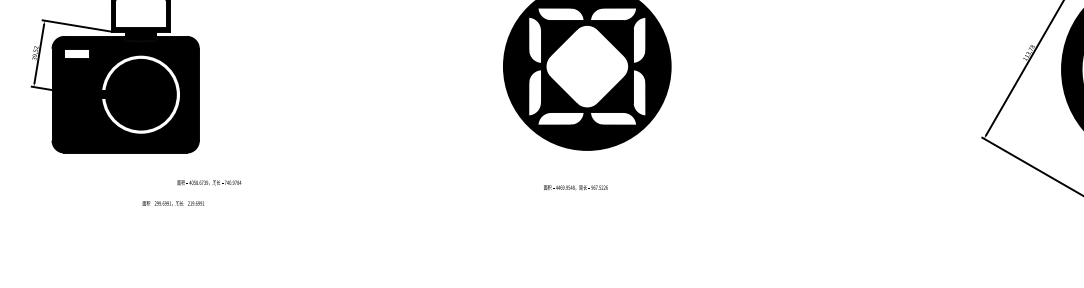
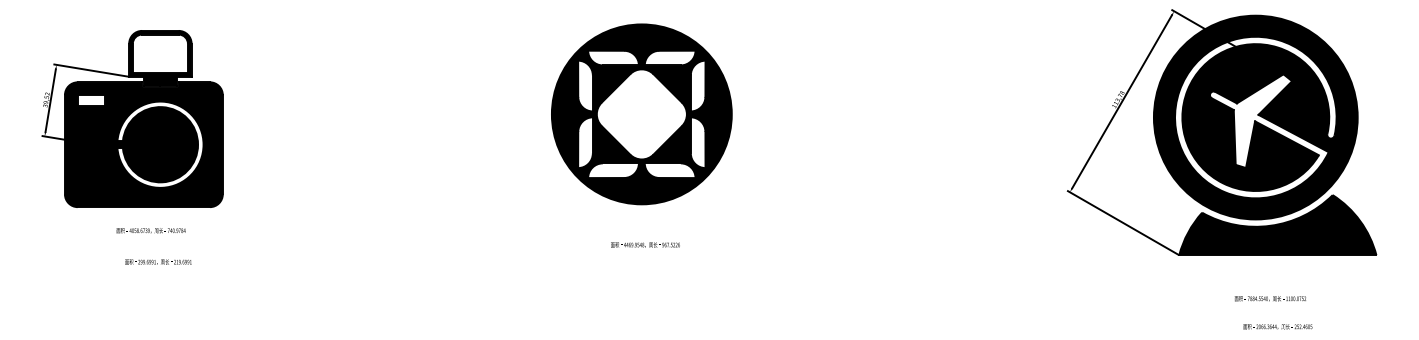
text: (208, 182) -> (150, 230), moved
text: (575, 187) -> (645, 244), moved
text: (173, 202) -> (158, 261), moved

